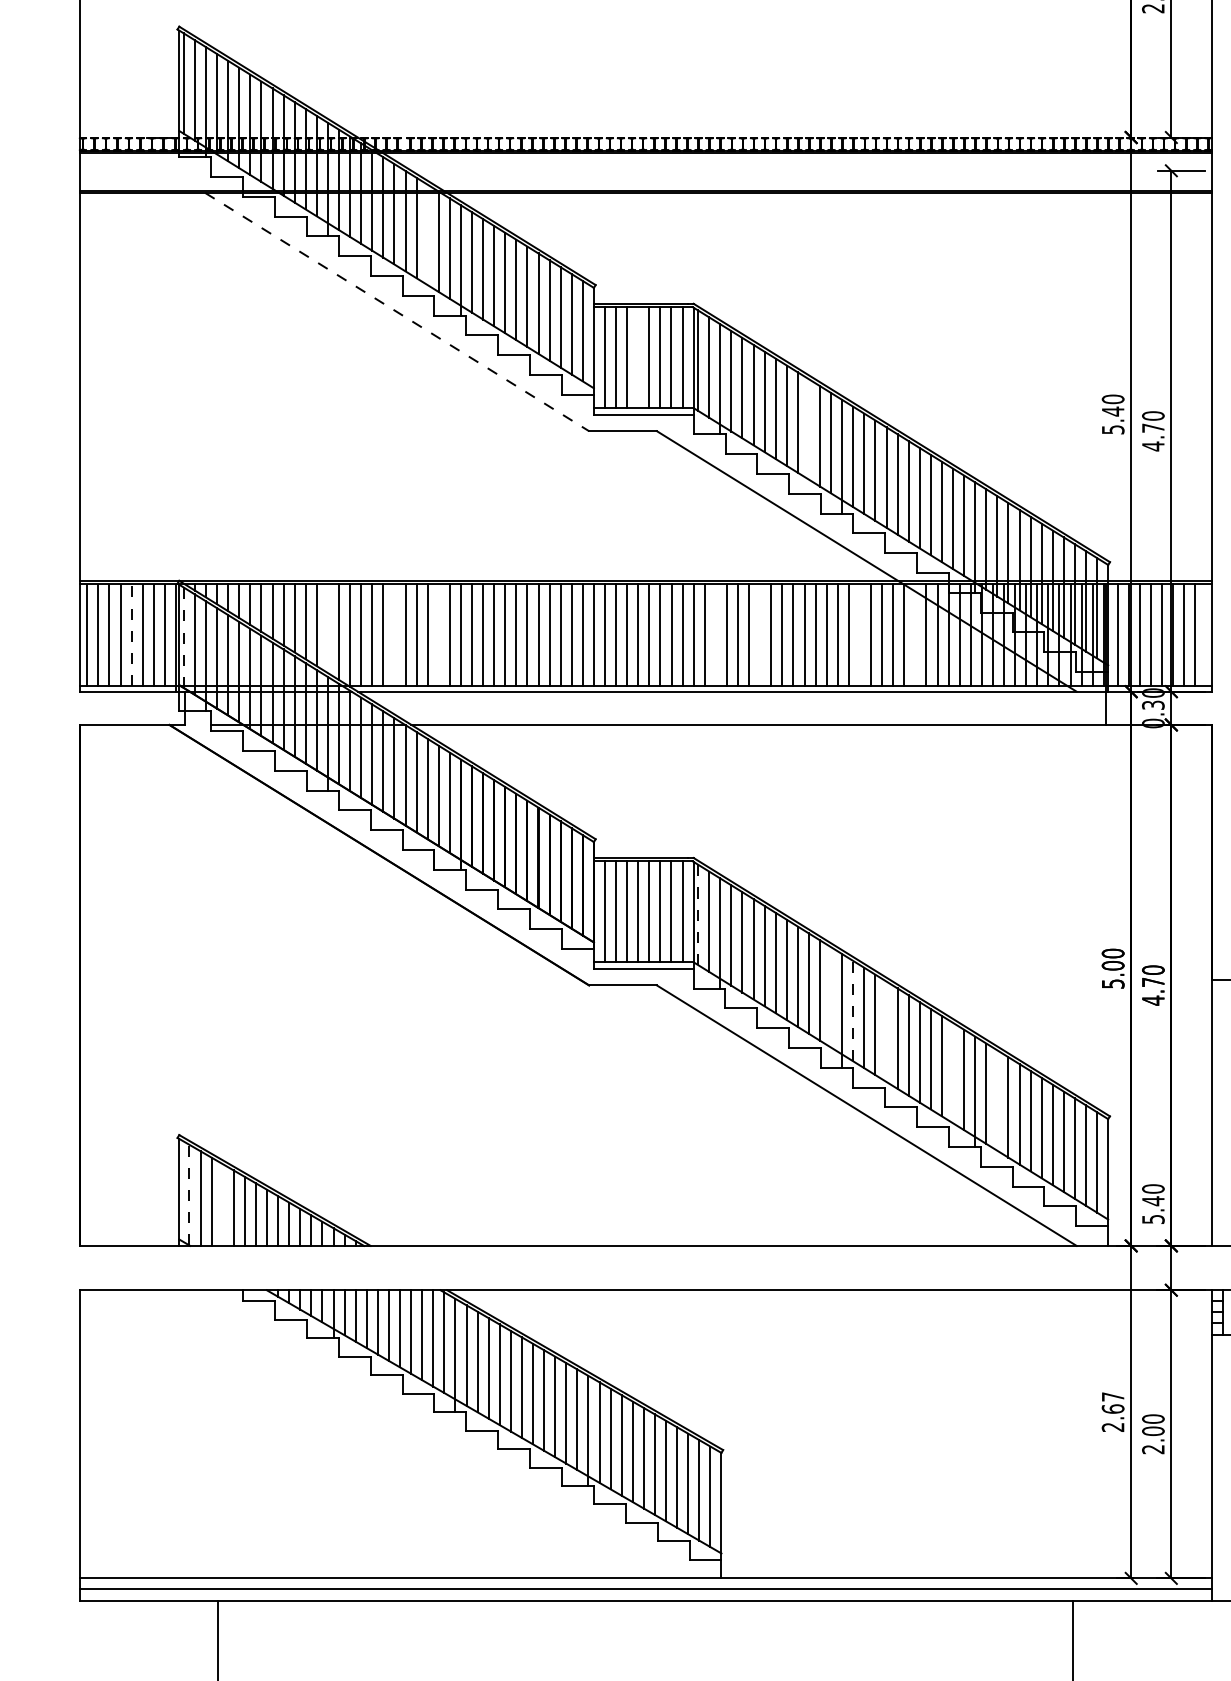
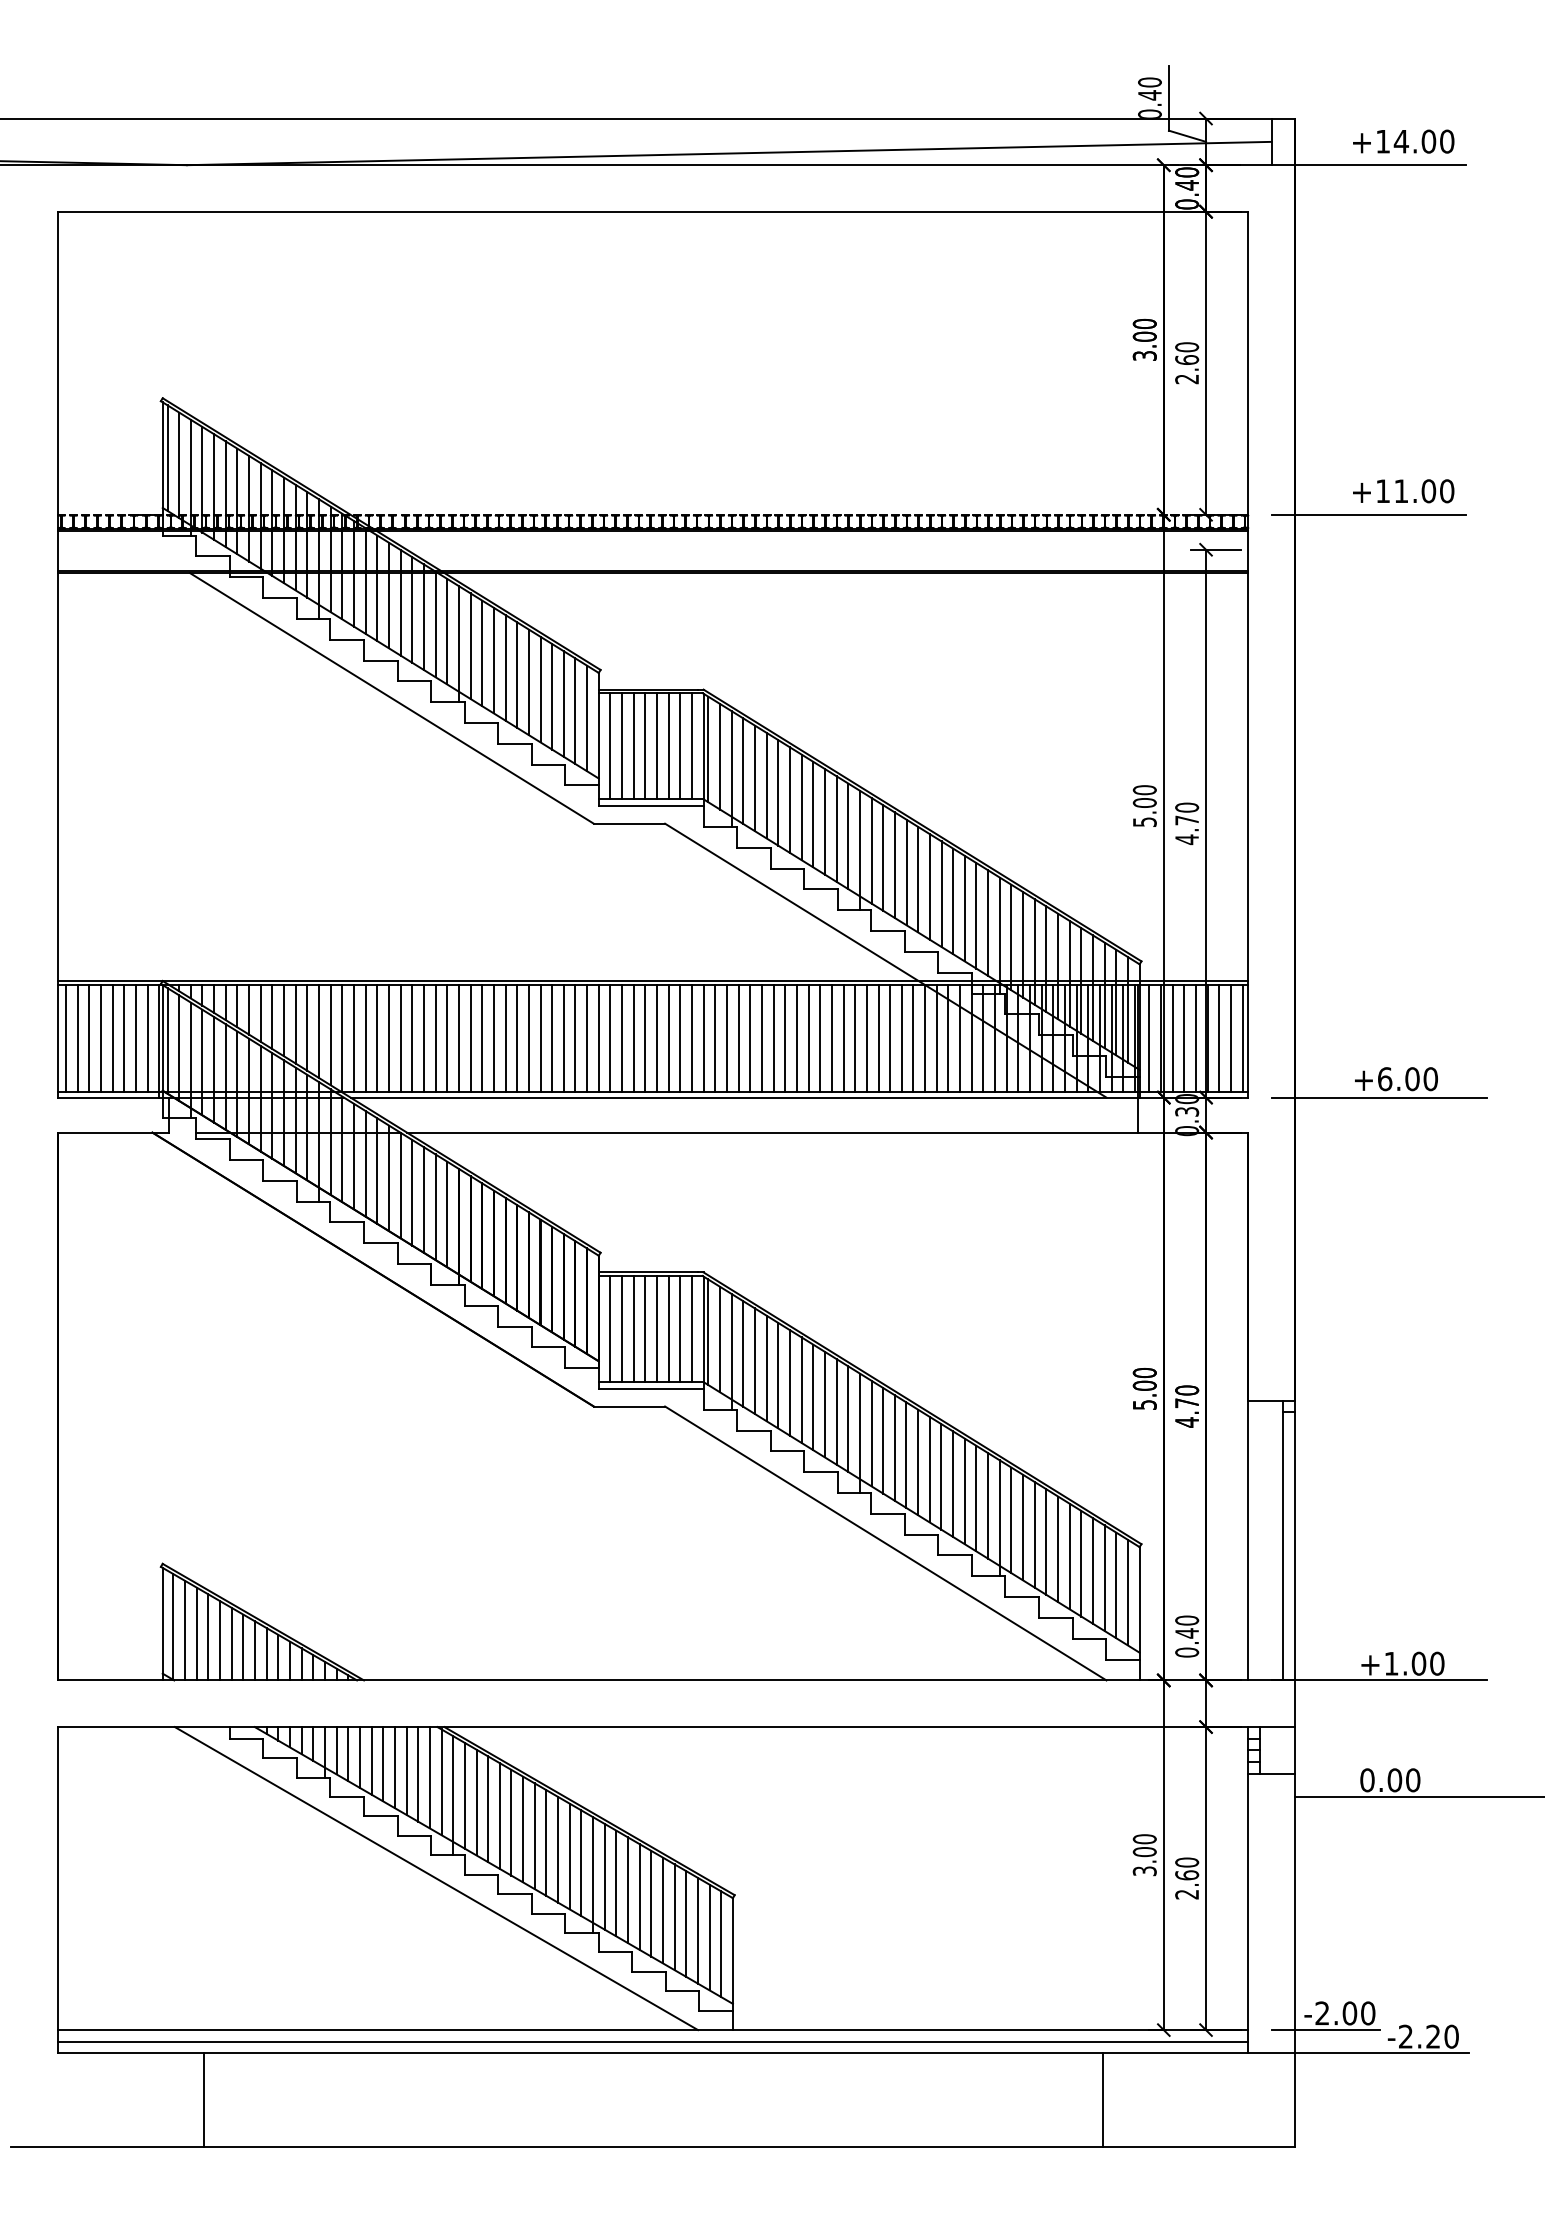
line: (427, 235) -> (423, 617), added
line: (396, 312) -> (391, 698), dashed -> solid
line: (638, 357) -> (645, 746), added
text: (1112, 411) -> (1144, 802), 5.40 -> 5.00
line: (808, 429) -> (824, 821), added
line: (328, 628) -> (319, 1031), added
line: (131, 634) -> (112, 1037), dashed -> solid
line: (393, 634) -> (388, 1037), added
line: (438, 634) -> (435, 1037), added
line: (716, 634) -> (727, 1037), added
line: (760, 634) -> (773, 1037), added
line: (859, 634) -> (878, 1037), added
line: (915, 634) -> (936, 1037), added
line: (1206, 634) -> (1242, 1037), added
line: (183, 637) -> (167, 1040), dashed -> solid
line: (698, 915) -> (708, 1332), dashed -> solid
line: (831, 996) -> (848, 1418), added
line: (853, 1011) -> (871, 1433), dashed -> solid
line: (886, 1032) -> (906, 1455), added
line: (953, 1072) -> (976, 1498), added
line: (997, 1100) -> (1023, 1527), added
line: (189, 1194) -> (173, 1626), dashed -> solid
line: (222, 1205) -> (208, 1637), added
text: (1153, 1219) -> (1187, 1652), 5.40 -> 0.40
text: (1112, 1412) -> (1144, 1855), 2.67 -> 3.00
text: (1152, 1431) -> (1186, 1875), 2.00 -> 2.60
line: (439, 1434) -> (436, 1878), added

